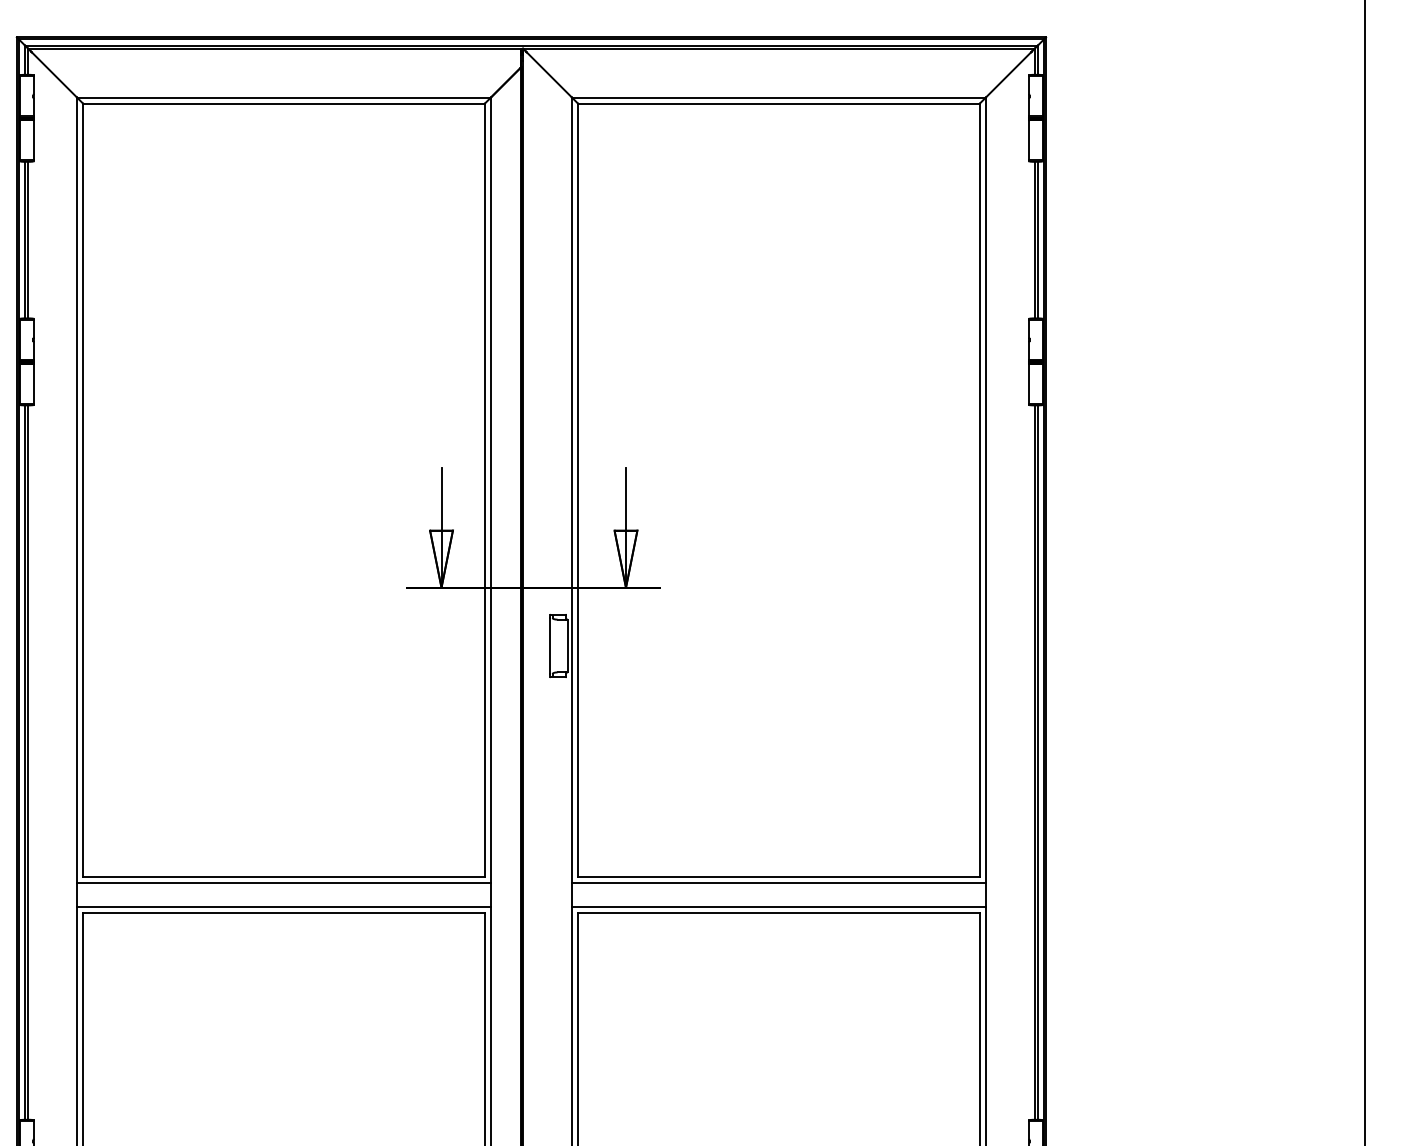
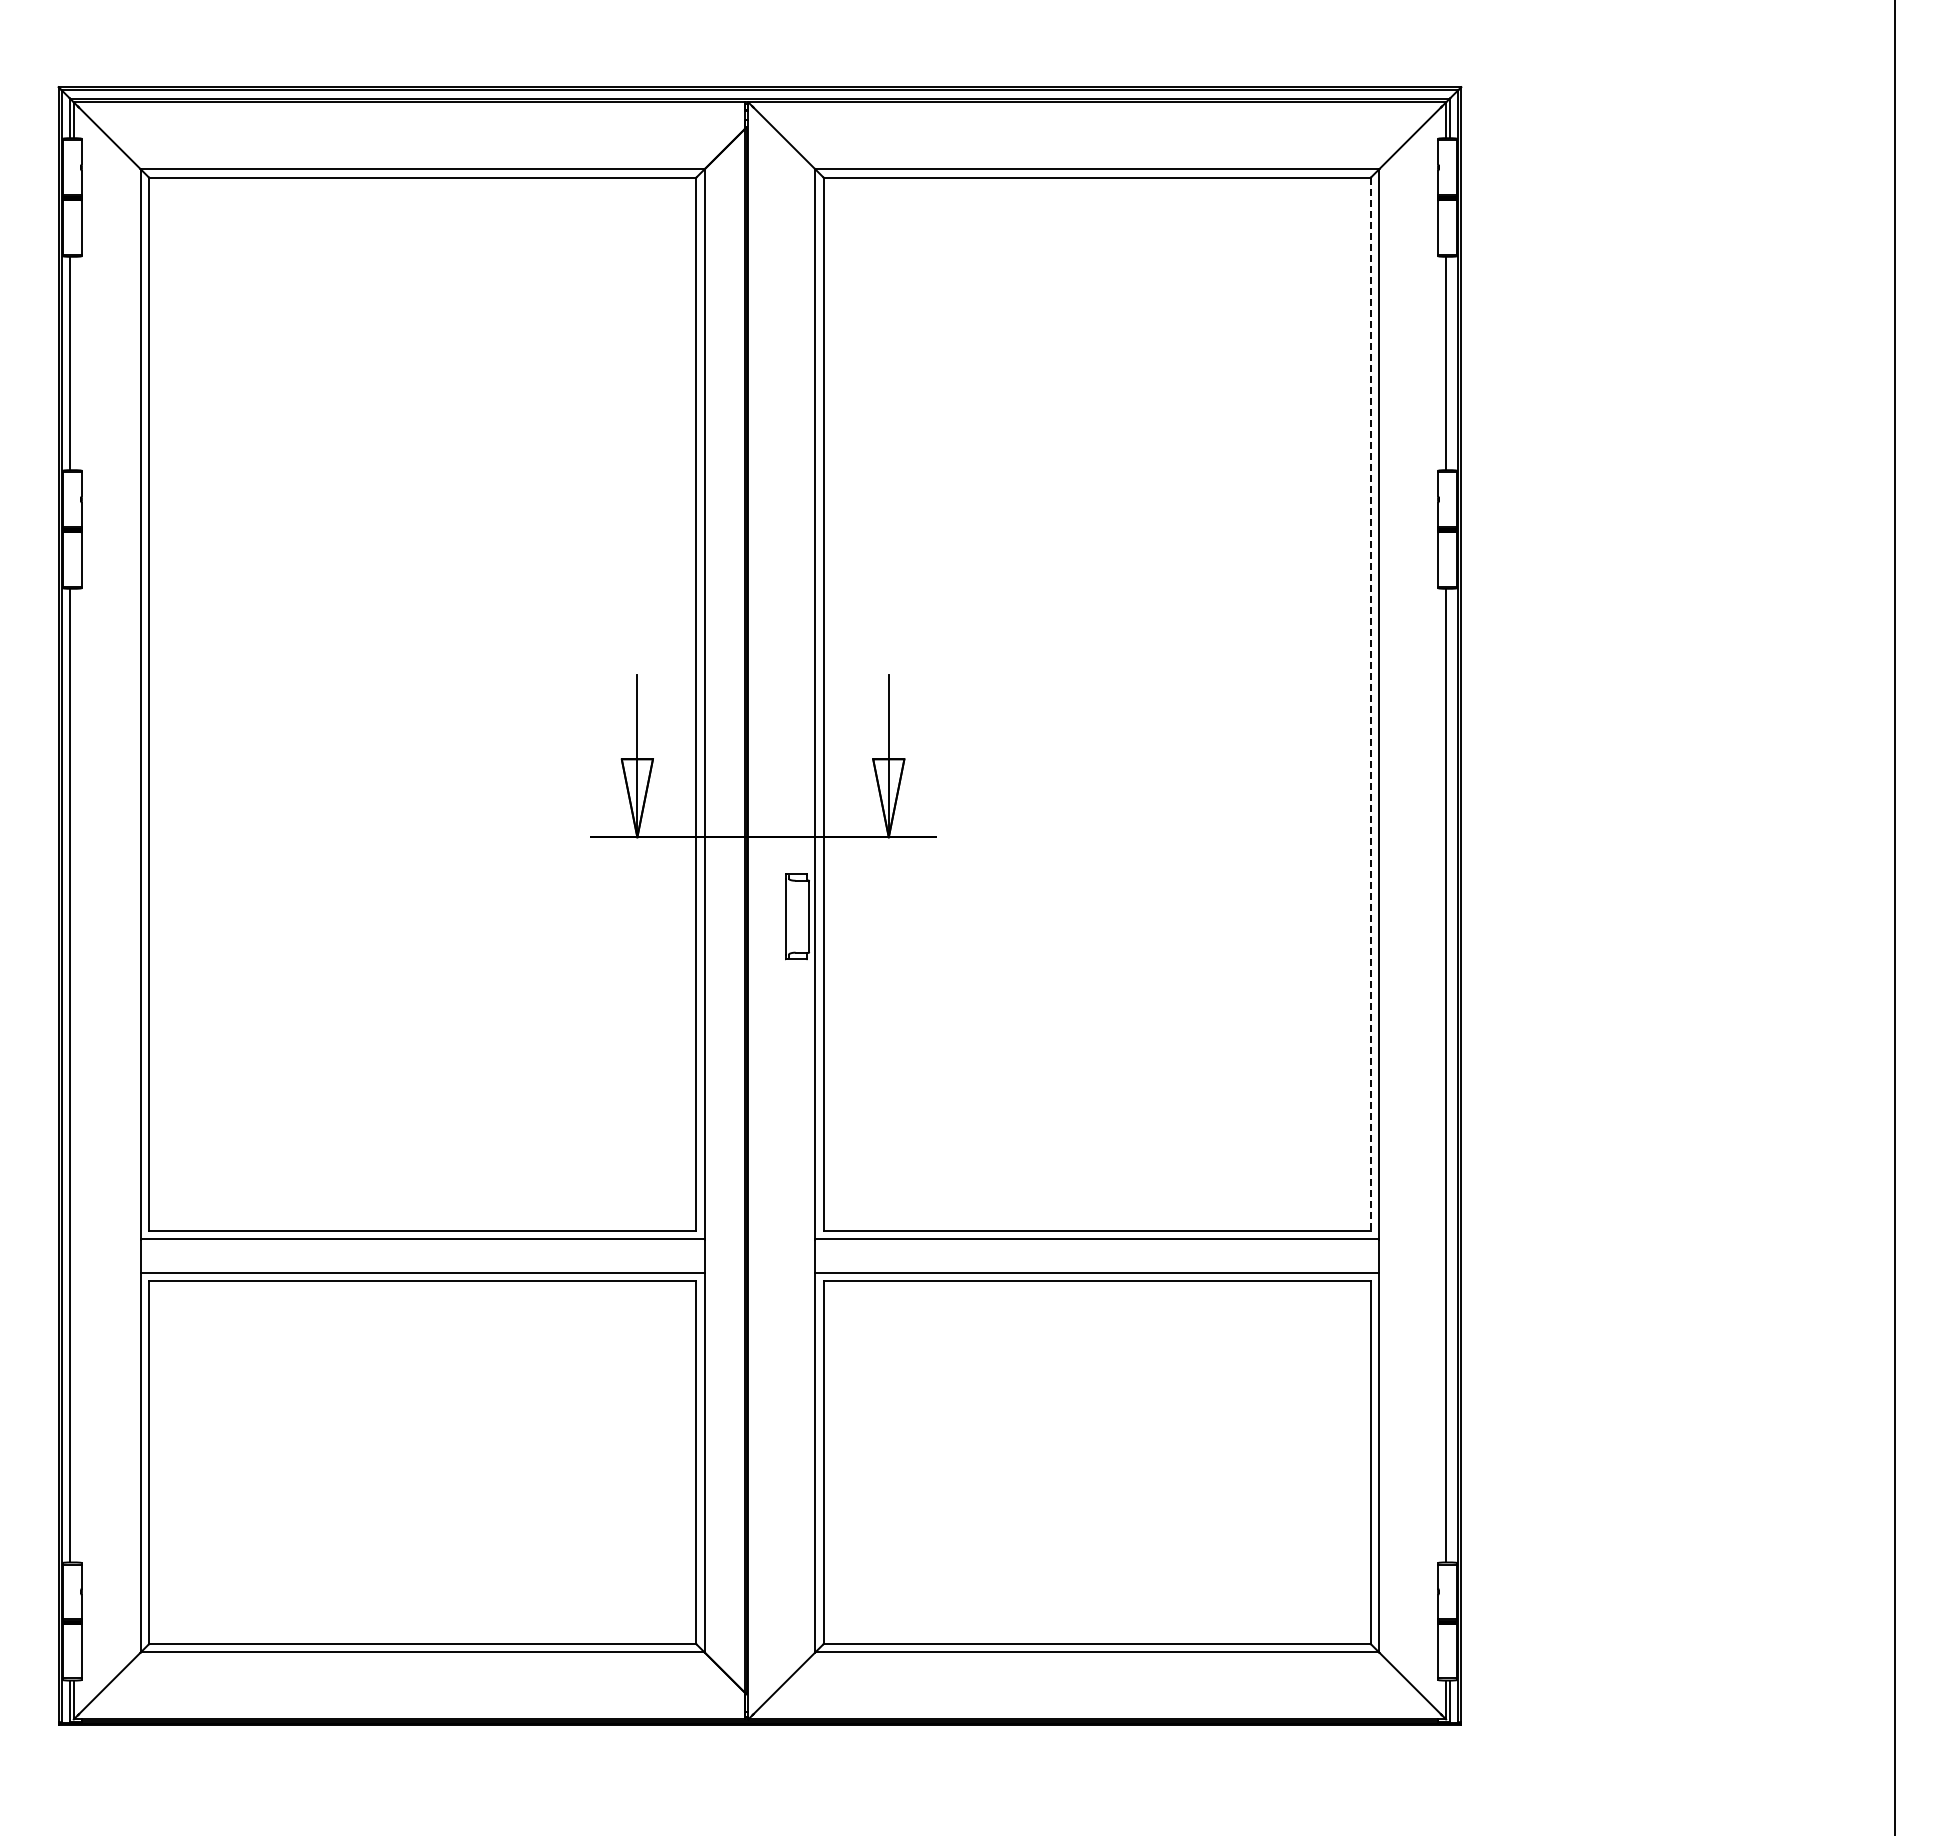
line: (27, 240) -> (73, 363), removed
line: (1037, 240) -> (1449, 363), removed
line: (979, 490) -> (1370, 704), solid -> dashed
line: (27, 762) -> (73, 1075), removed
line: (1037, 762) -> (1449, 1075), removed

